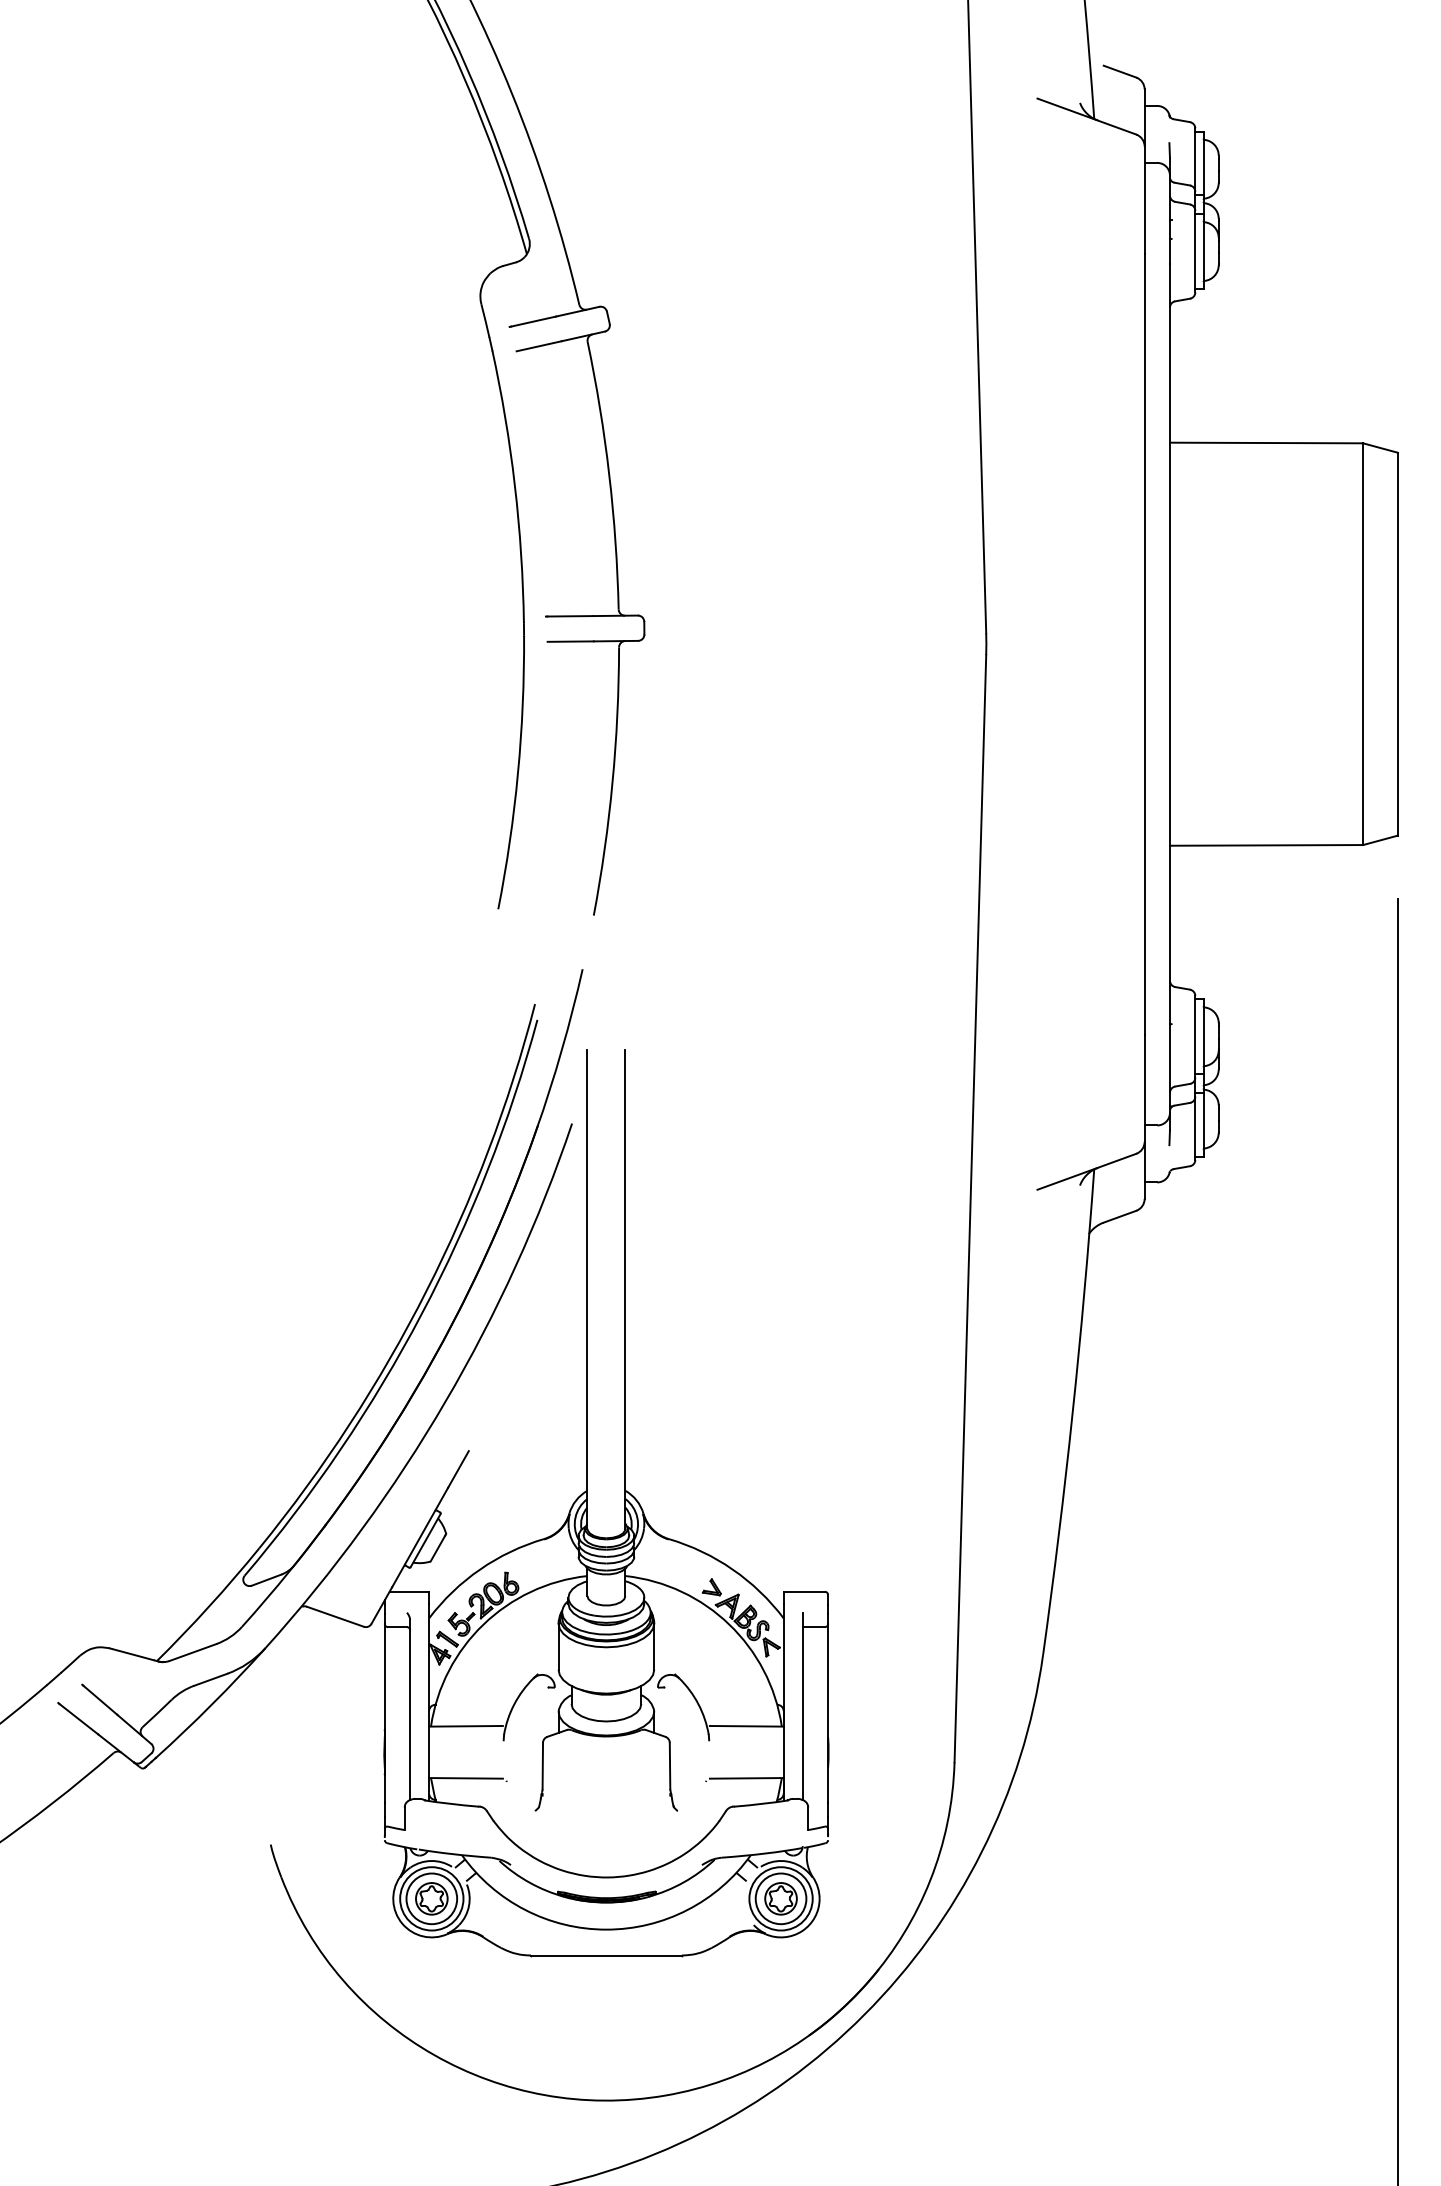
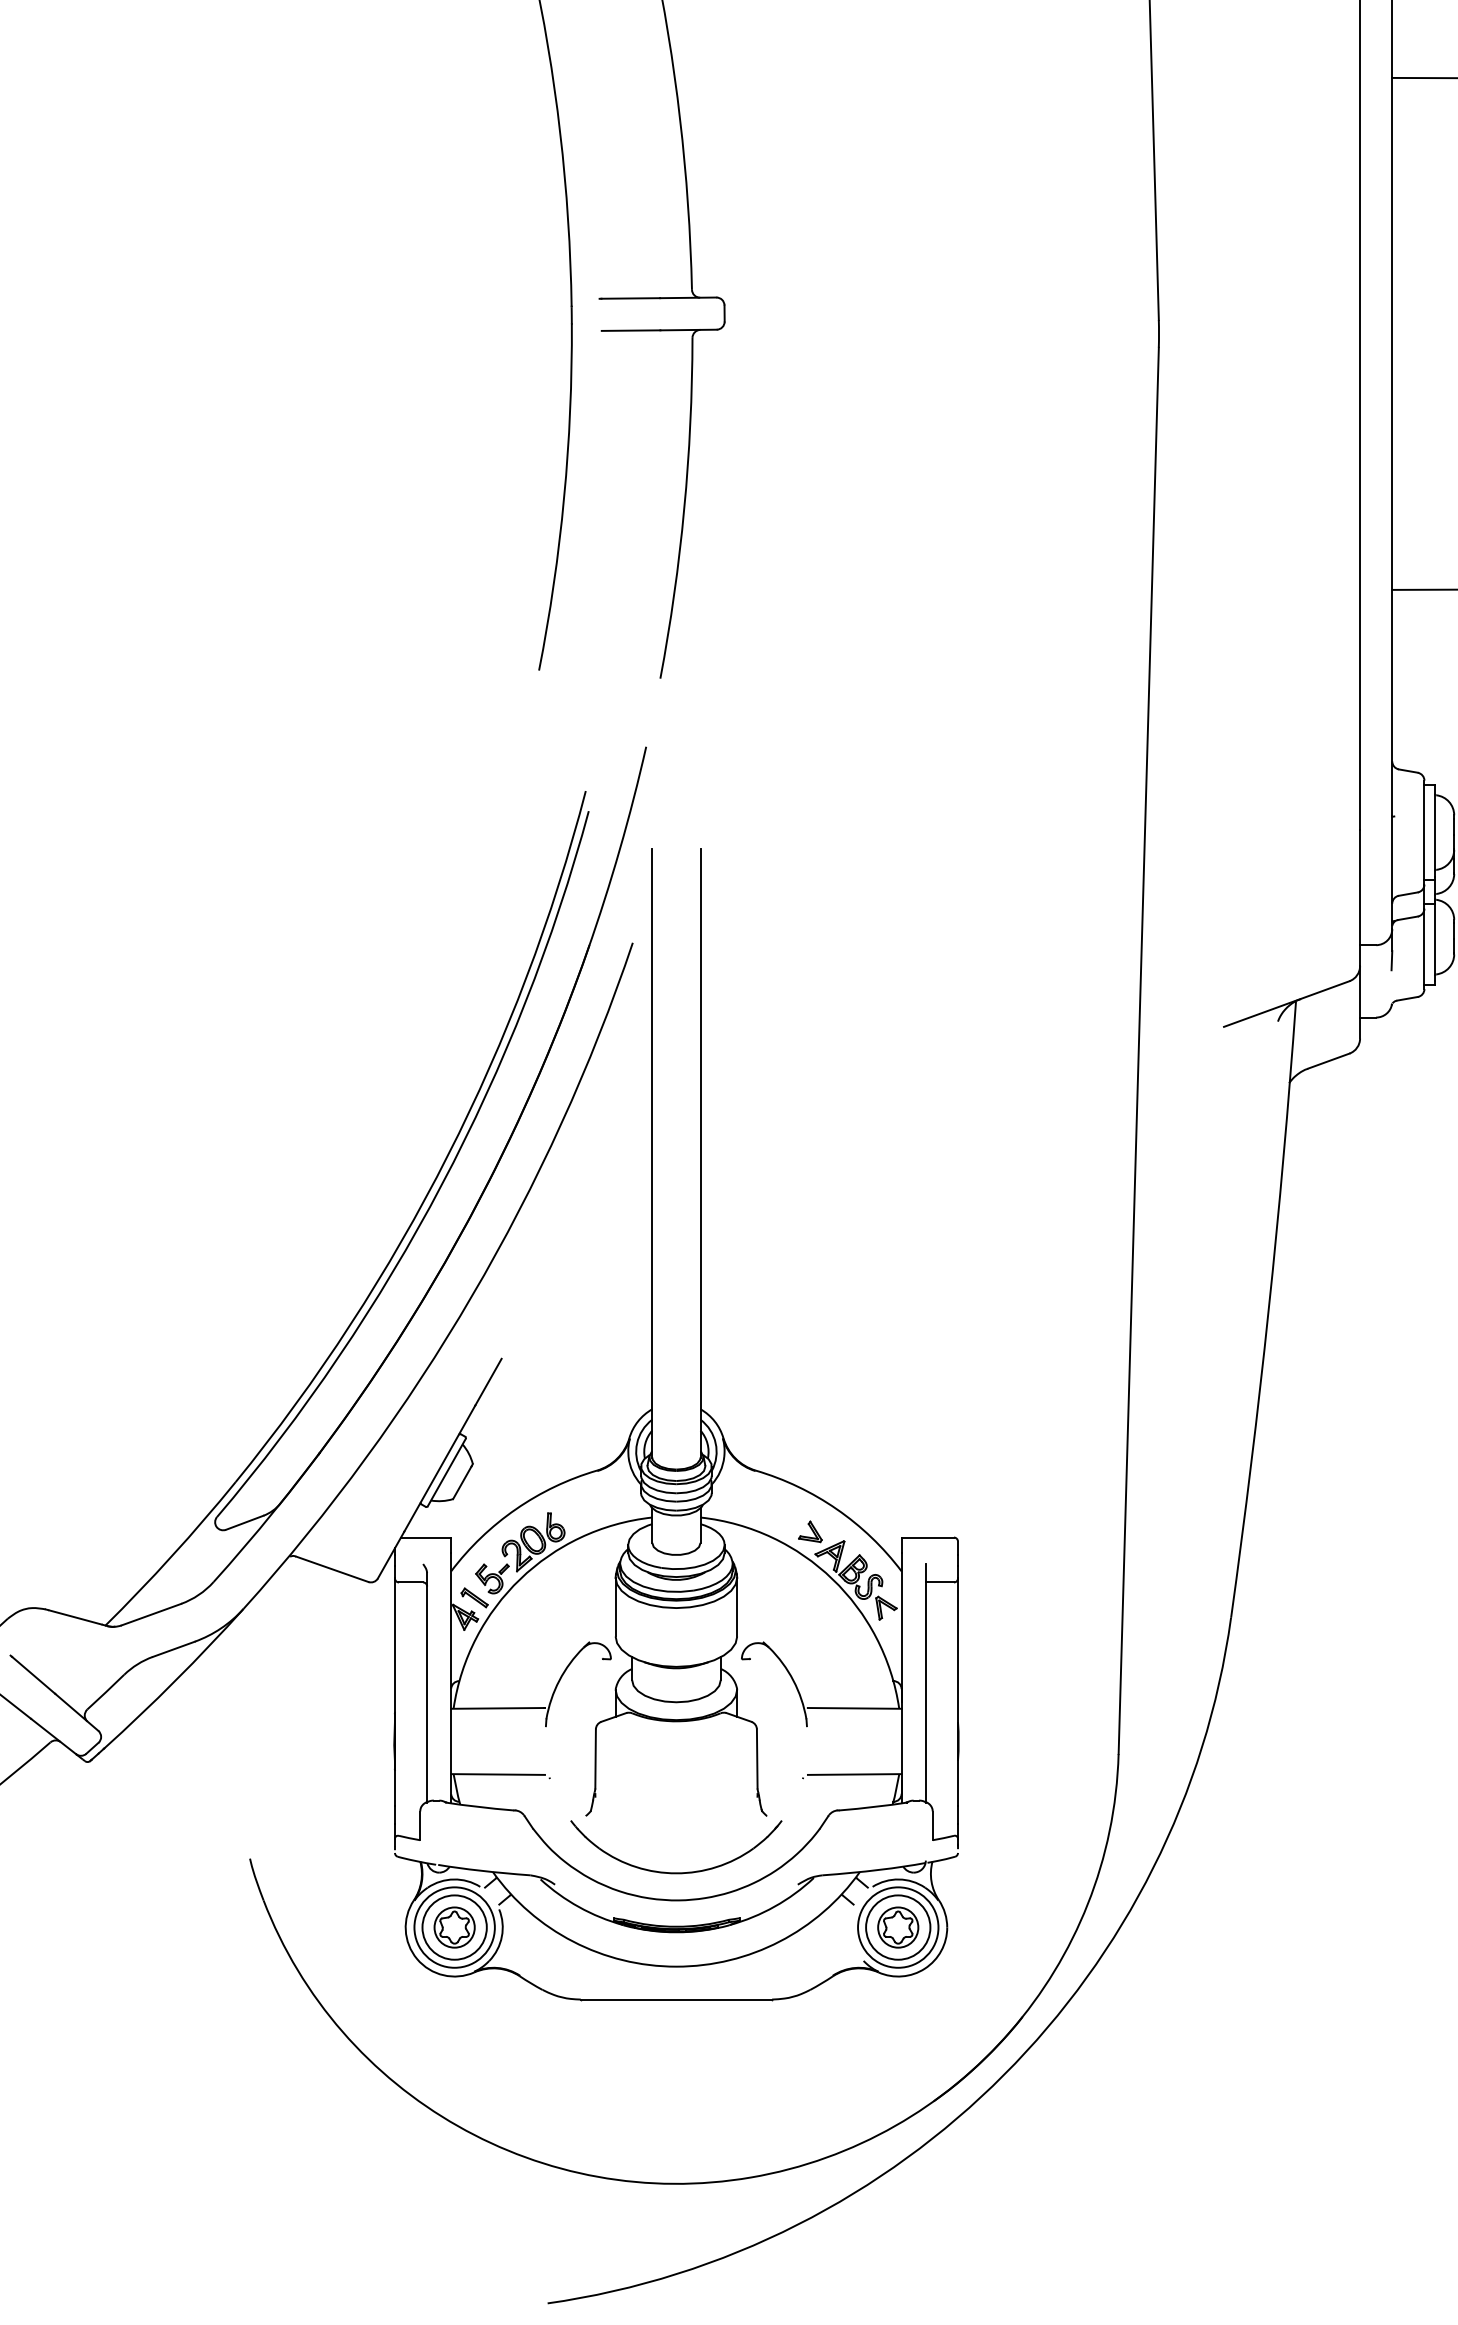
part: (605, 1855) -> (675, 1872), added

